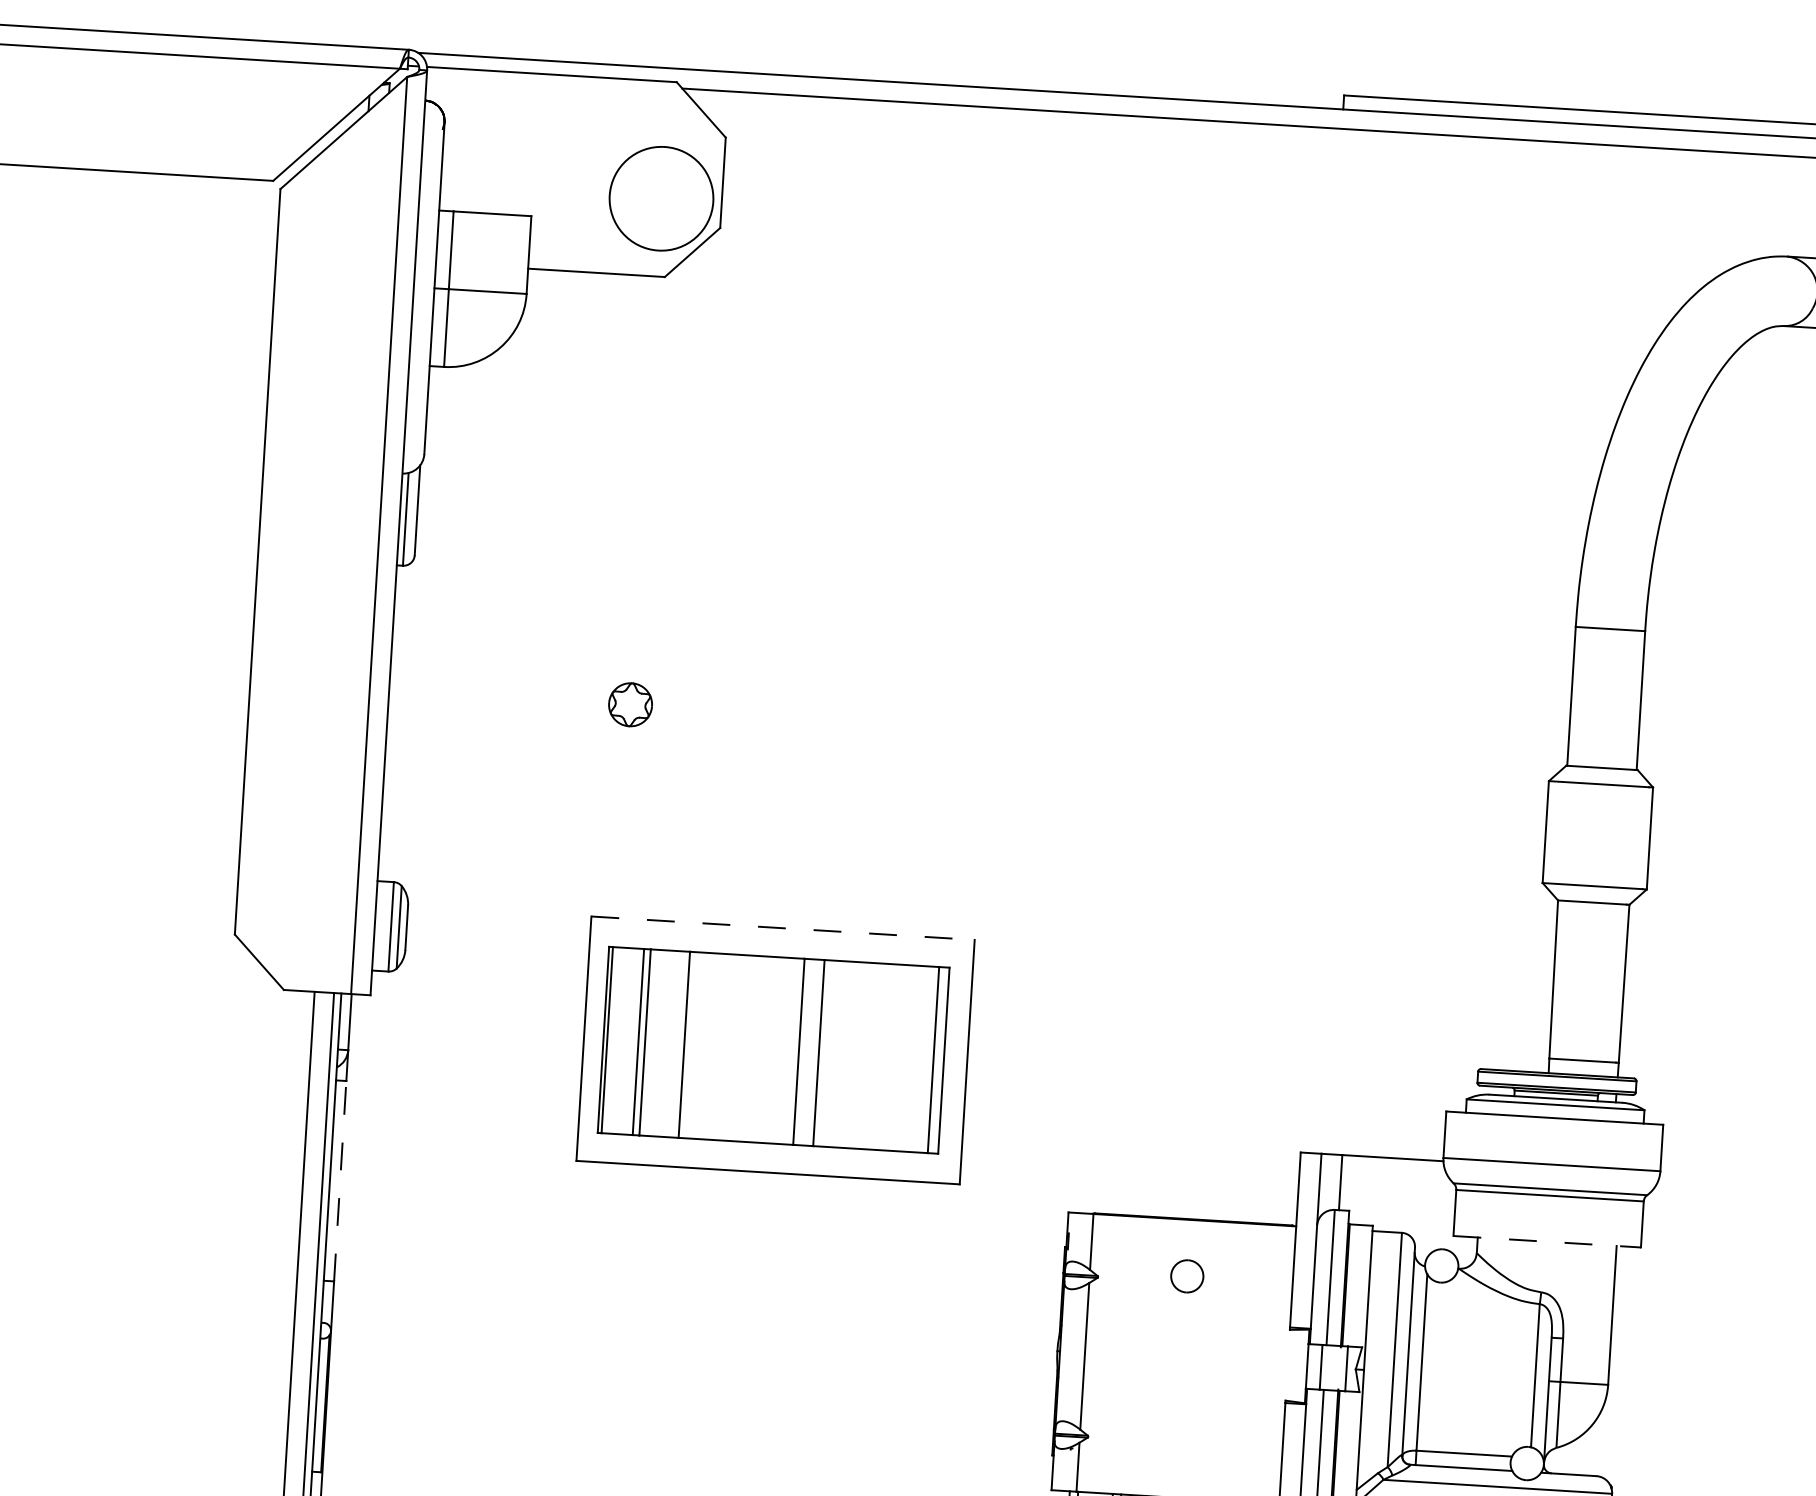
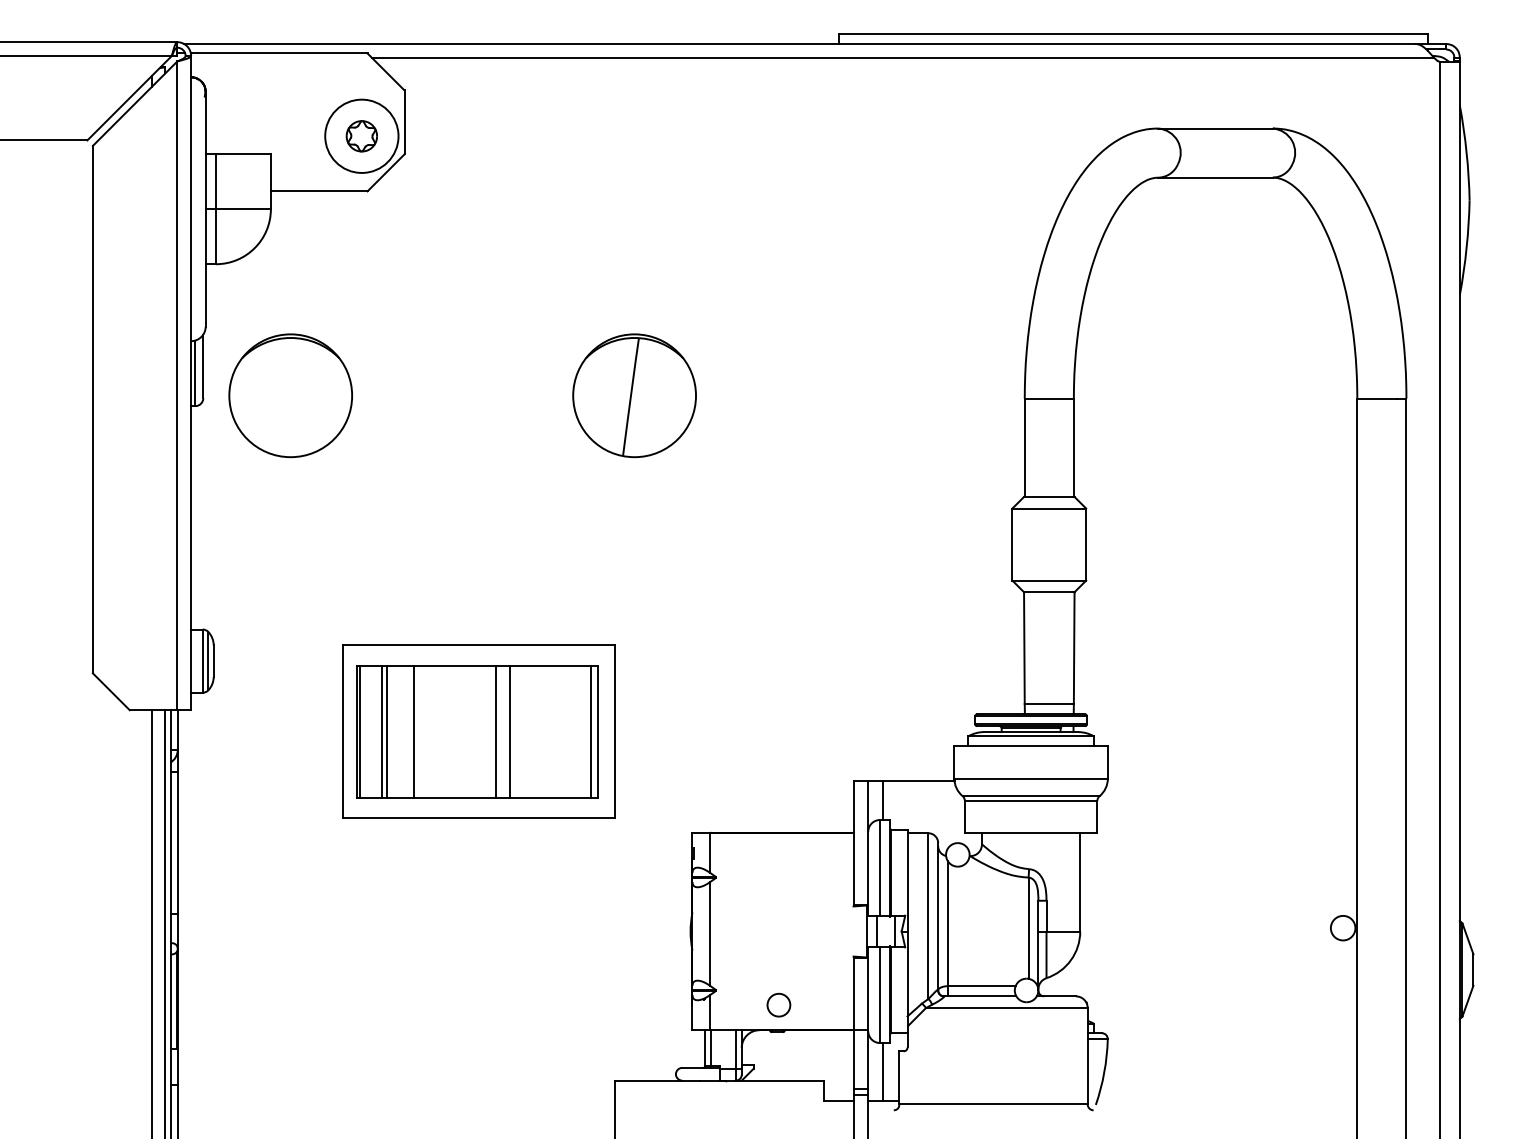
part: (538, 558) -> (290, 395), added
part: (1024, 588) -> (634, 395), added
part: (630, 705) -> (361, 136), moved
line: (782, 928) -> (478, 645), dashed -> solid
line: (339, 1180) -> (177, 842), dashed -> solid
line: (1547, 1242) -> (1031, 833), dashed -> solid
part: (1186, 1275) -> (778, 1004), moved

